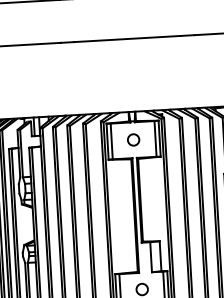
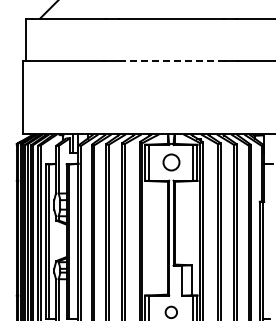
line: (126, 39) -> (170, 61), solid -> dashed
circle: (132, 139) -> (170, 162), size x1.4

